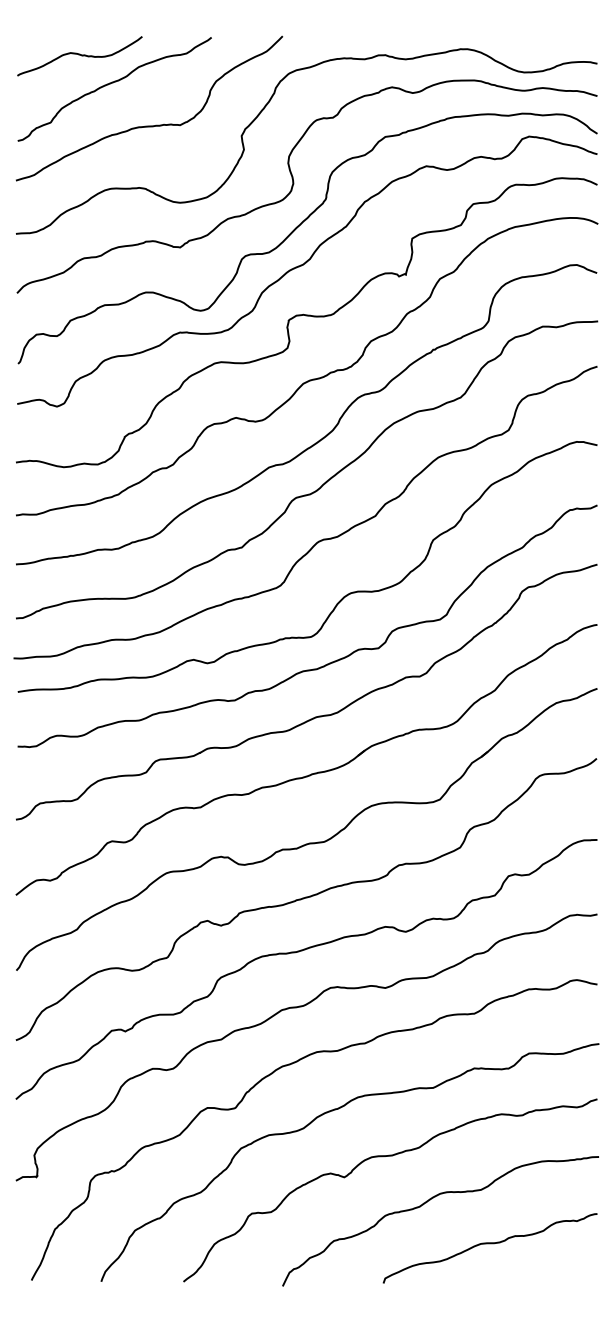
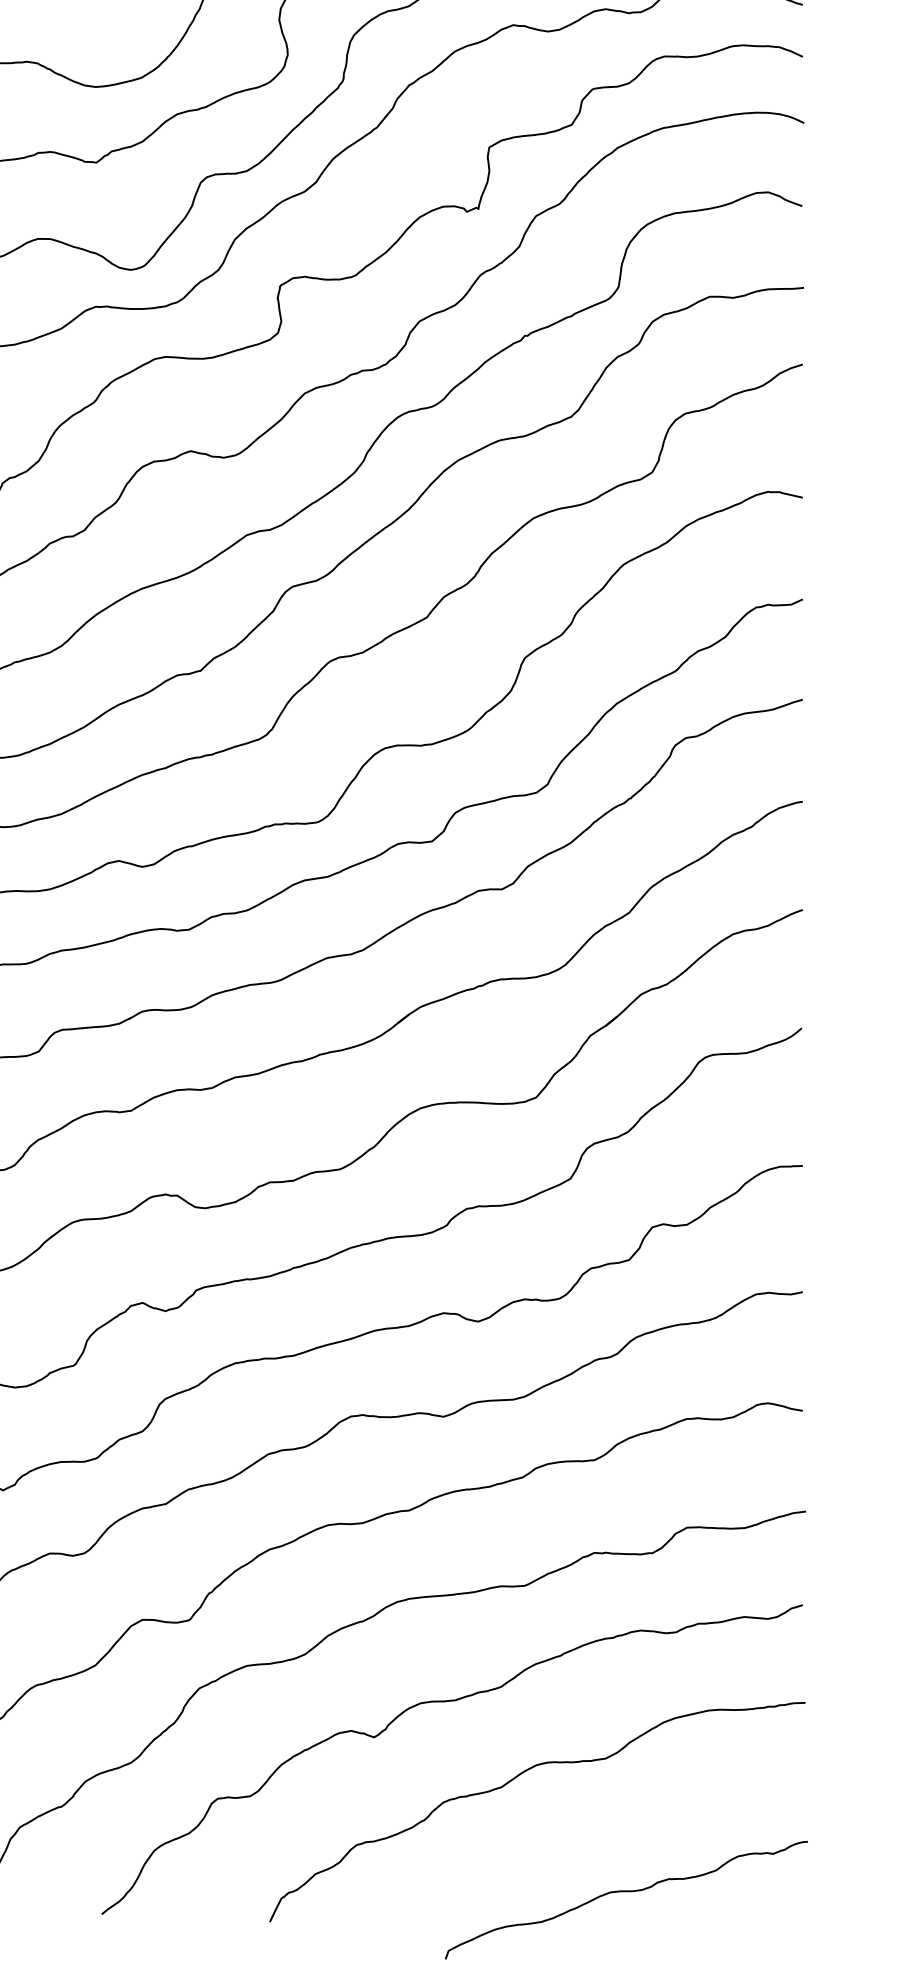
curve: (489, 1244) -> (625, 1893), moved

